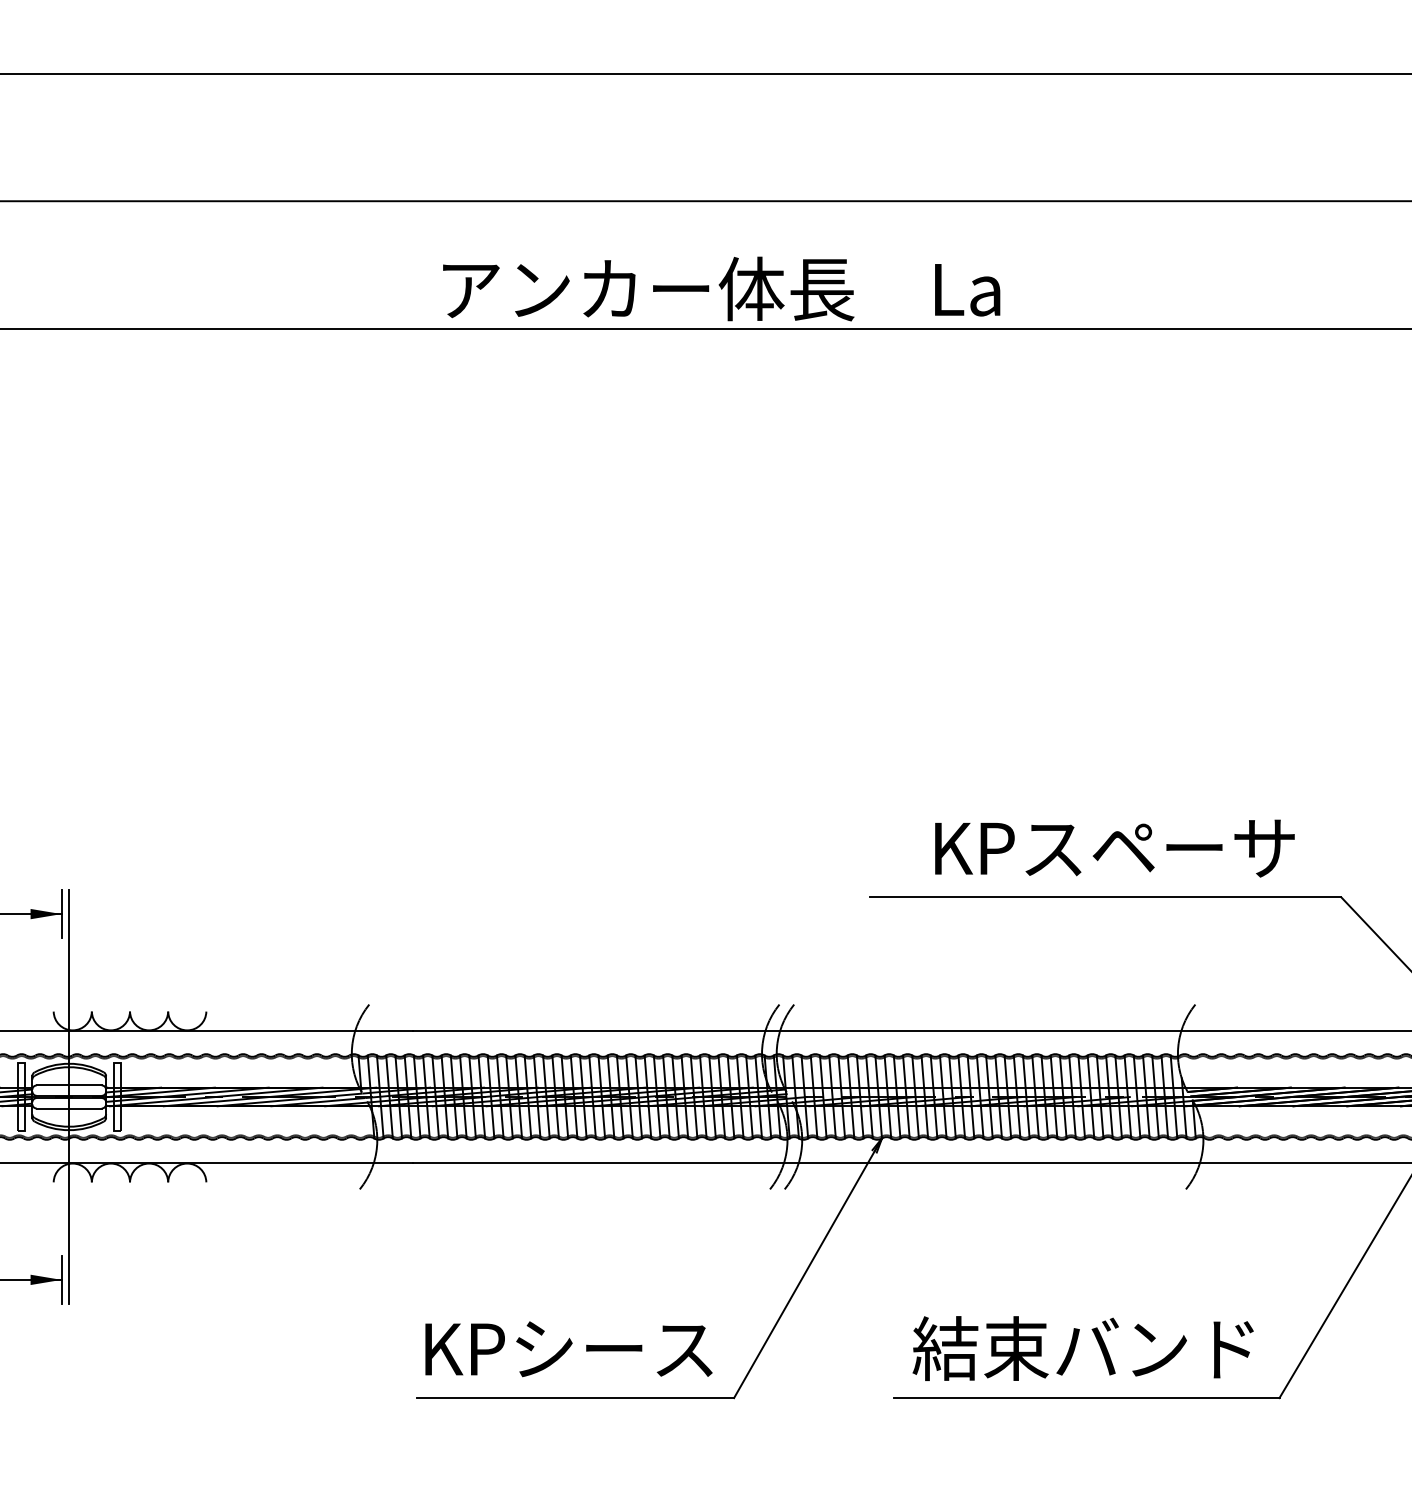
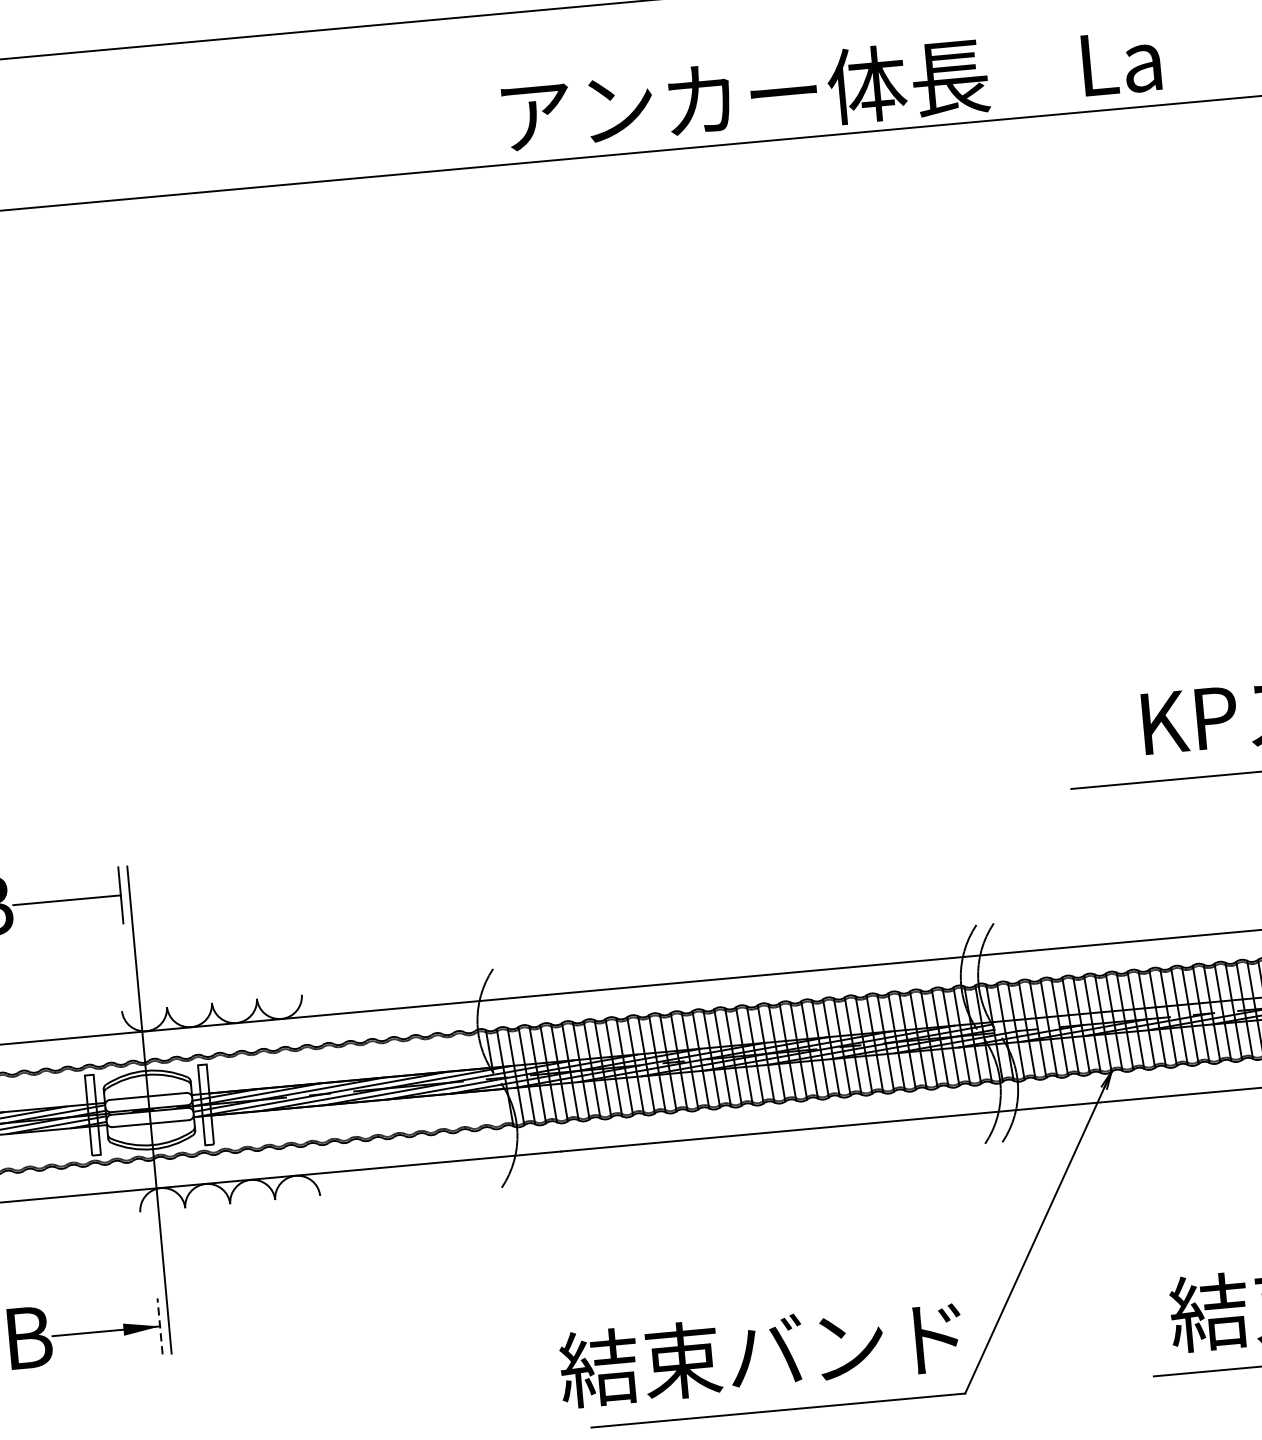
fill: (45, 913) -> (101, 896), removed
line: (61, 1279) -> (159, 1325), solid -> dashed
text: (565, 1348) -> (761, 1353), KPシース -> 結束バンド

